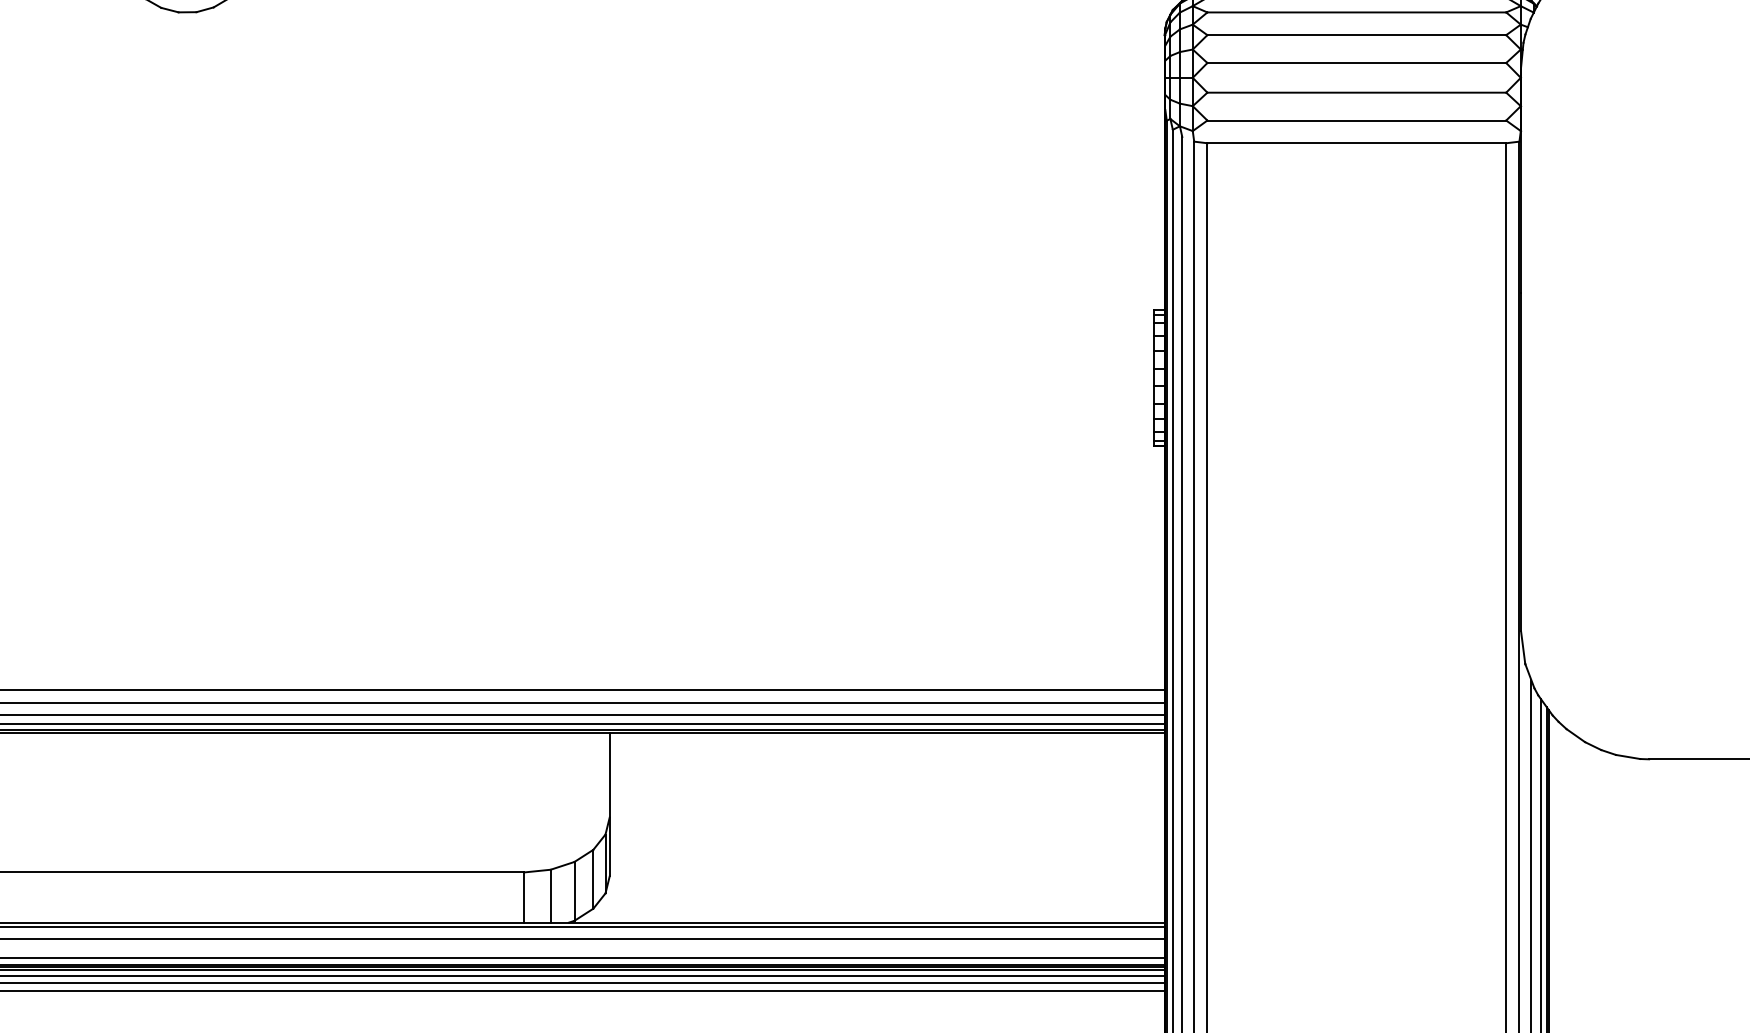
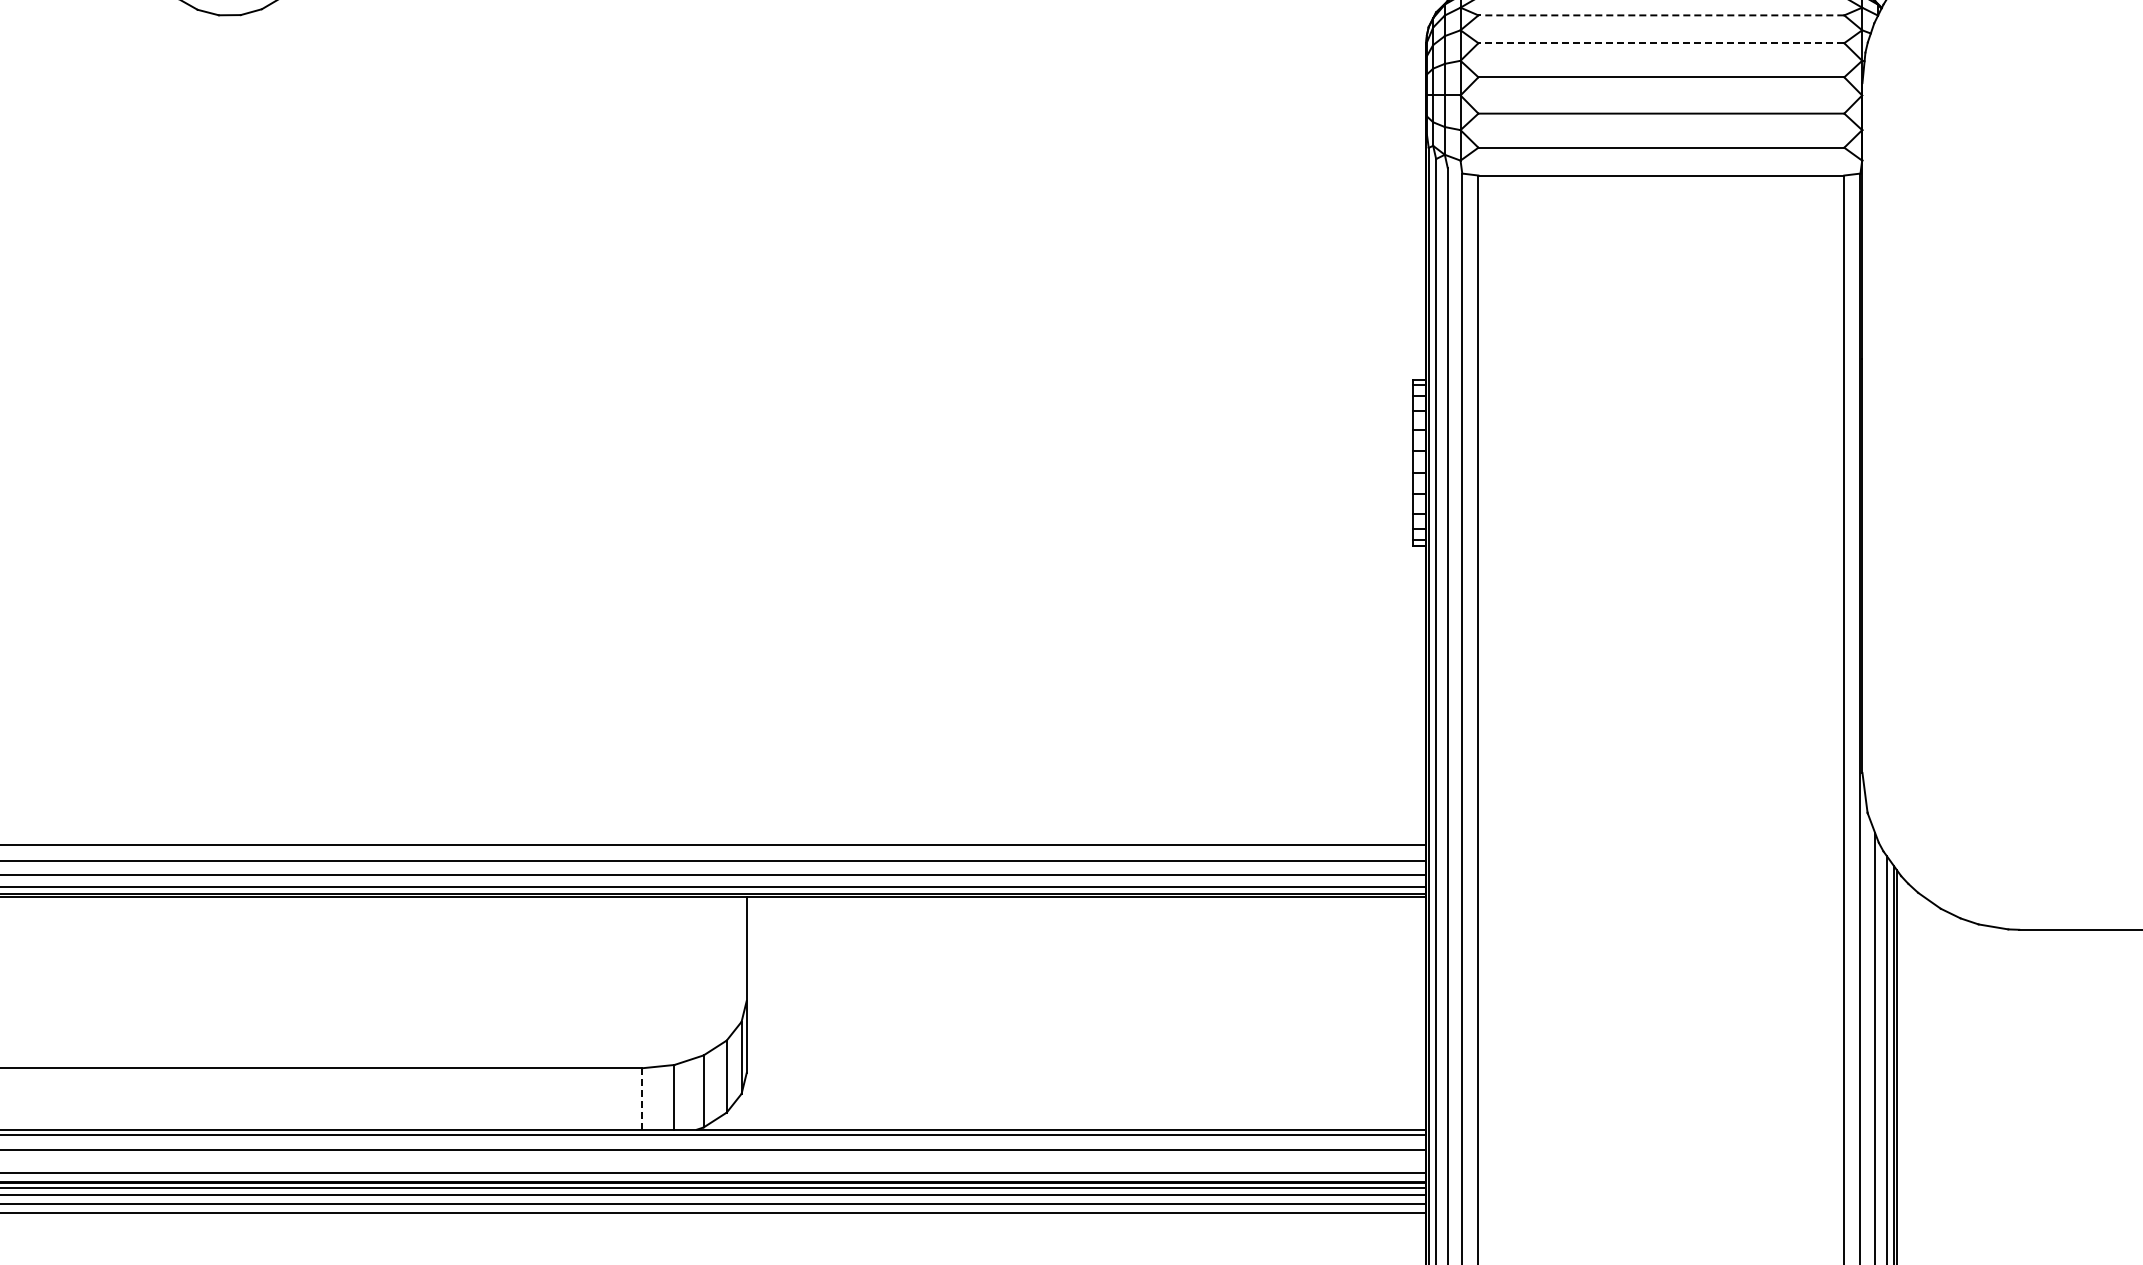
line: (1356, 12) -> (1661, 15), solid -> dashed
line: (1356, 35) -> (1661, 43), solid -> dashed
line: (524, 897) -> (642, 1098), solid -> dashed

